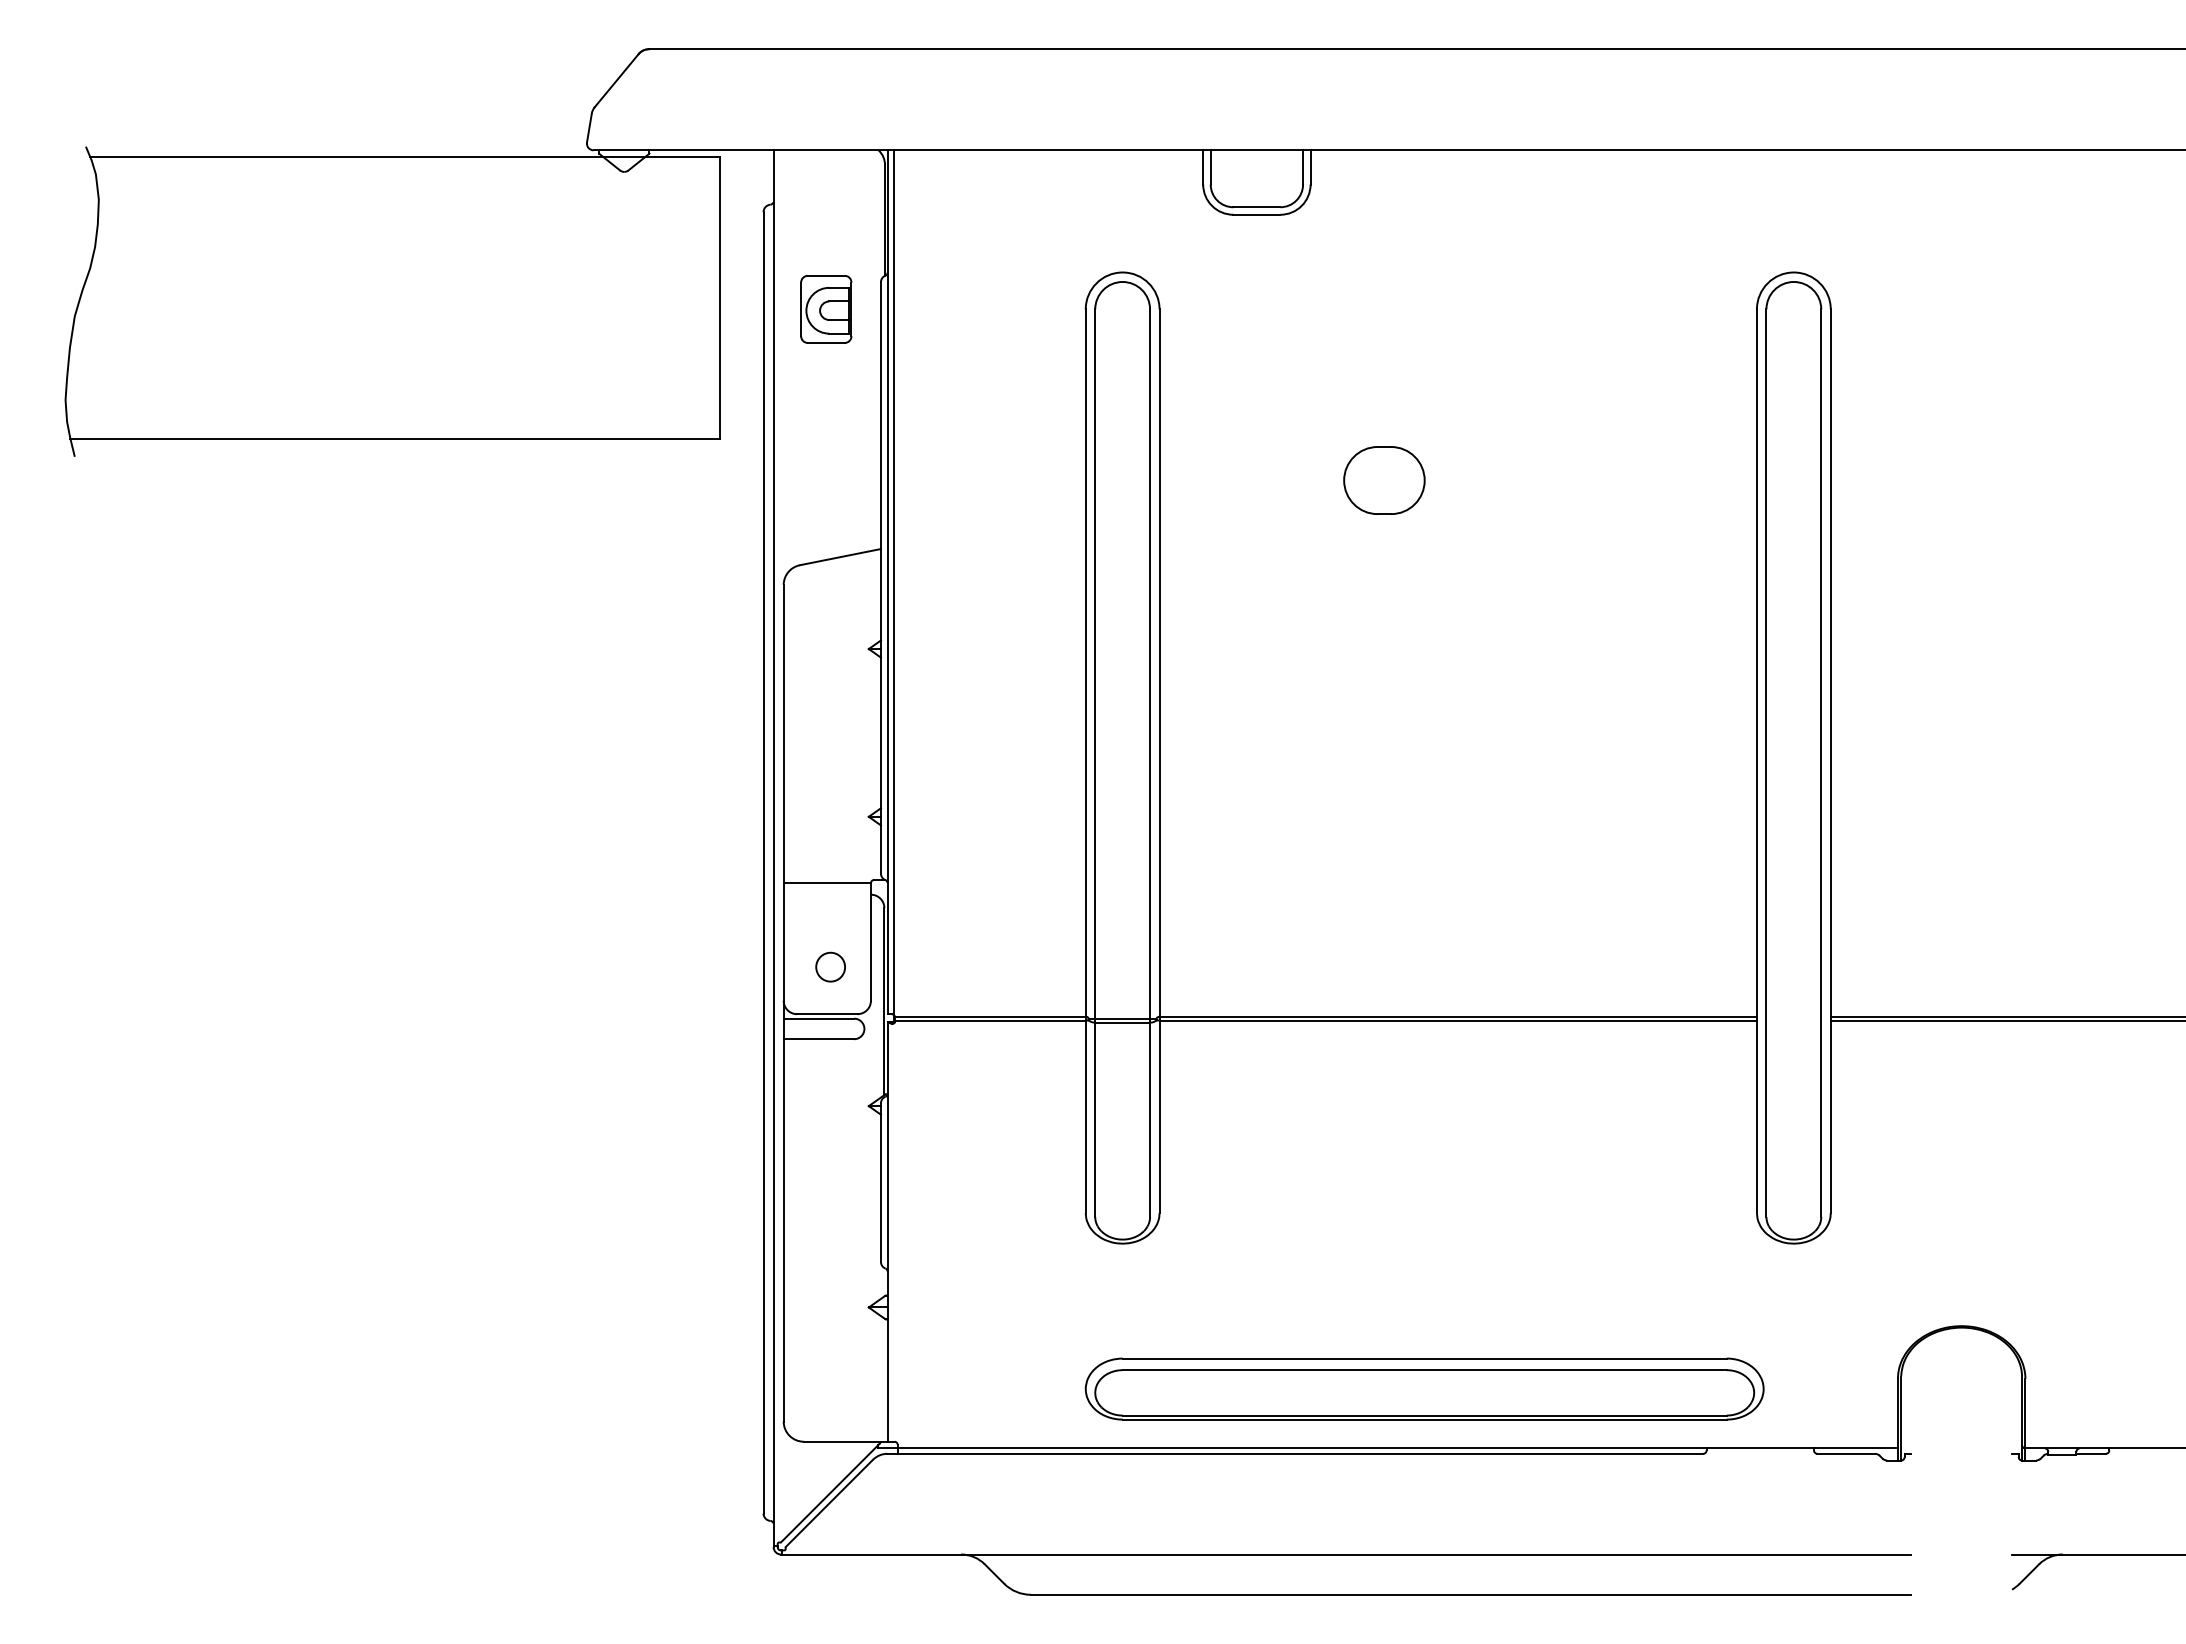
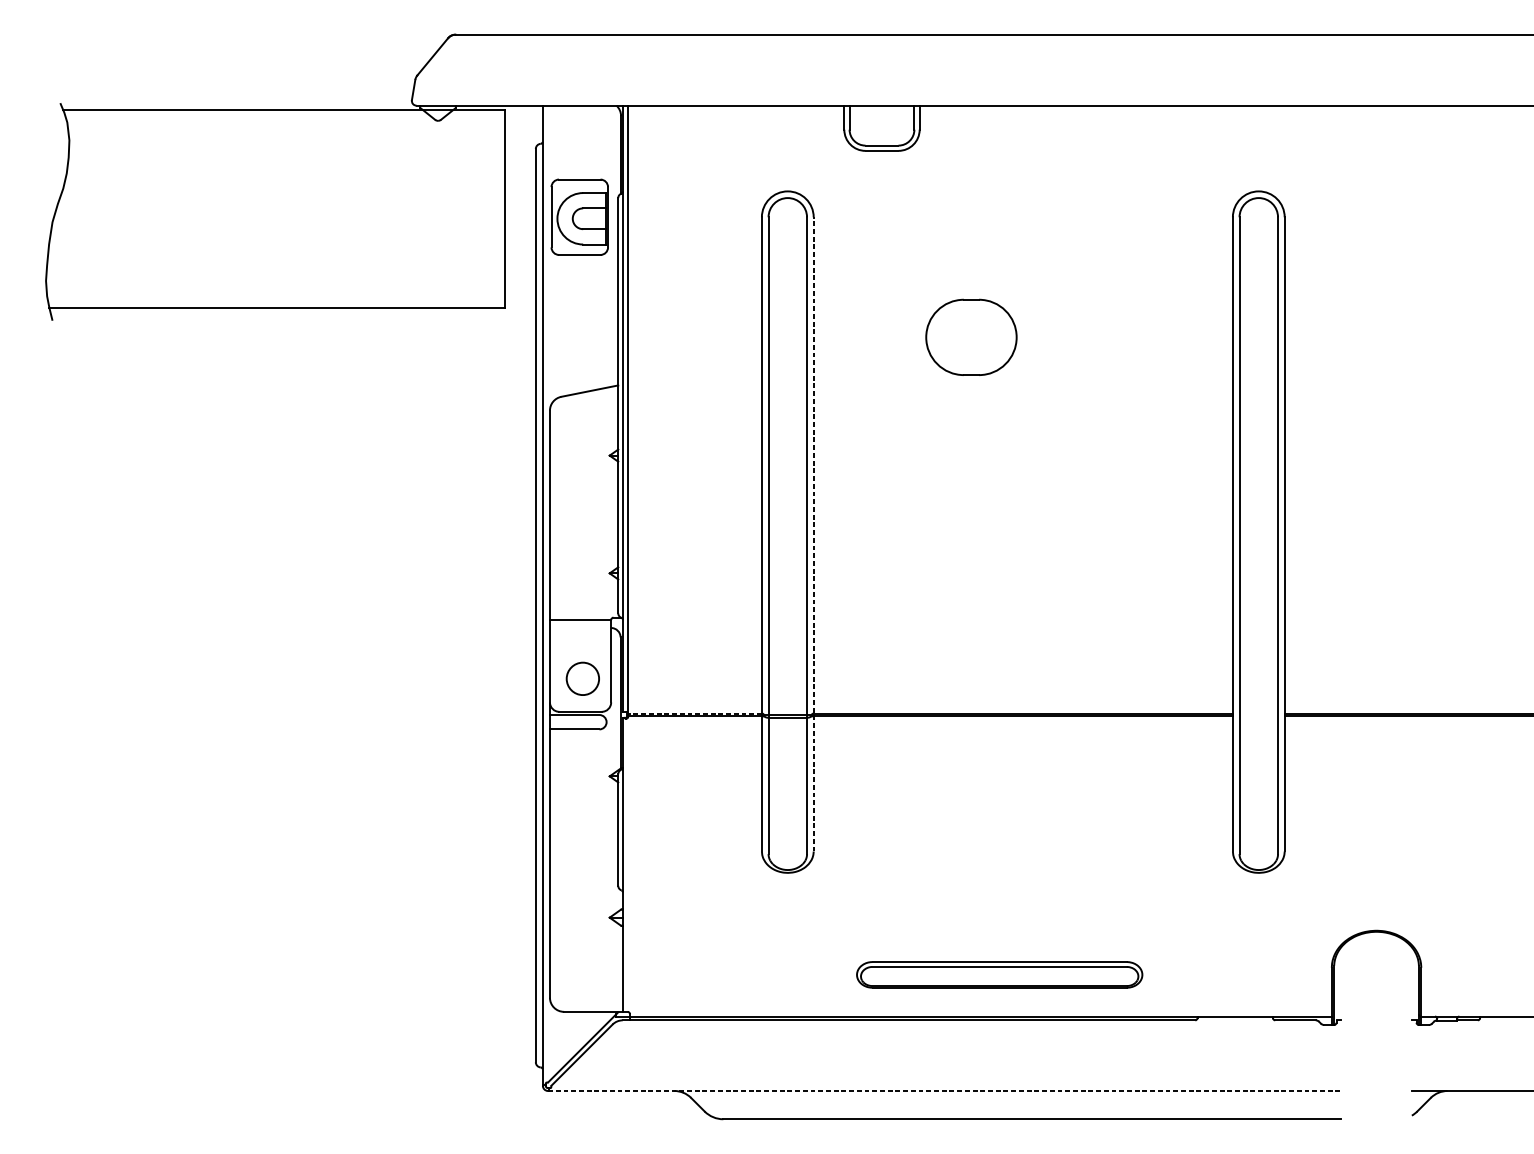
part: (826, 309) -> (579, 217), size x1.6
part: (1384, 480) -> (971, 337), size x1.6
line: (1159, 761) -> (813, 534), solid -> dashed
circle: (830, 966) -> (582, 678), size x1.6
line: (989, 1016) -> (694, 713), solid -> dashed
part: (1424, 1388) -> (999, 974), size x0.6
line: (1346, 1554) -> (944, 1090), solid -> dashed

